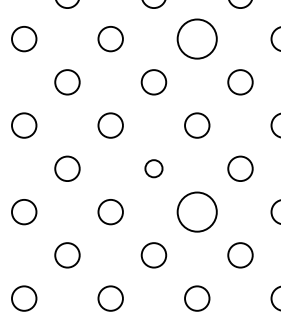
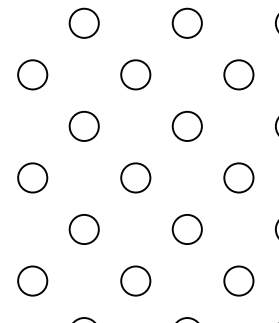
circle: (197, 38) -> (239, 74), size x0.62
circle: (153, 168) -> (186, 229), size x1.43
circle: (197, 211) -> (239, 280), size x0.62

